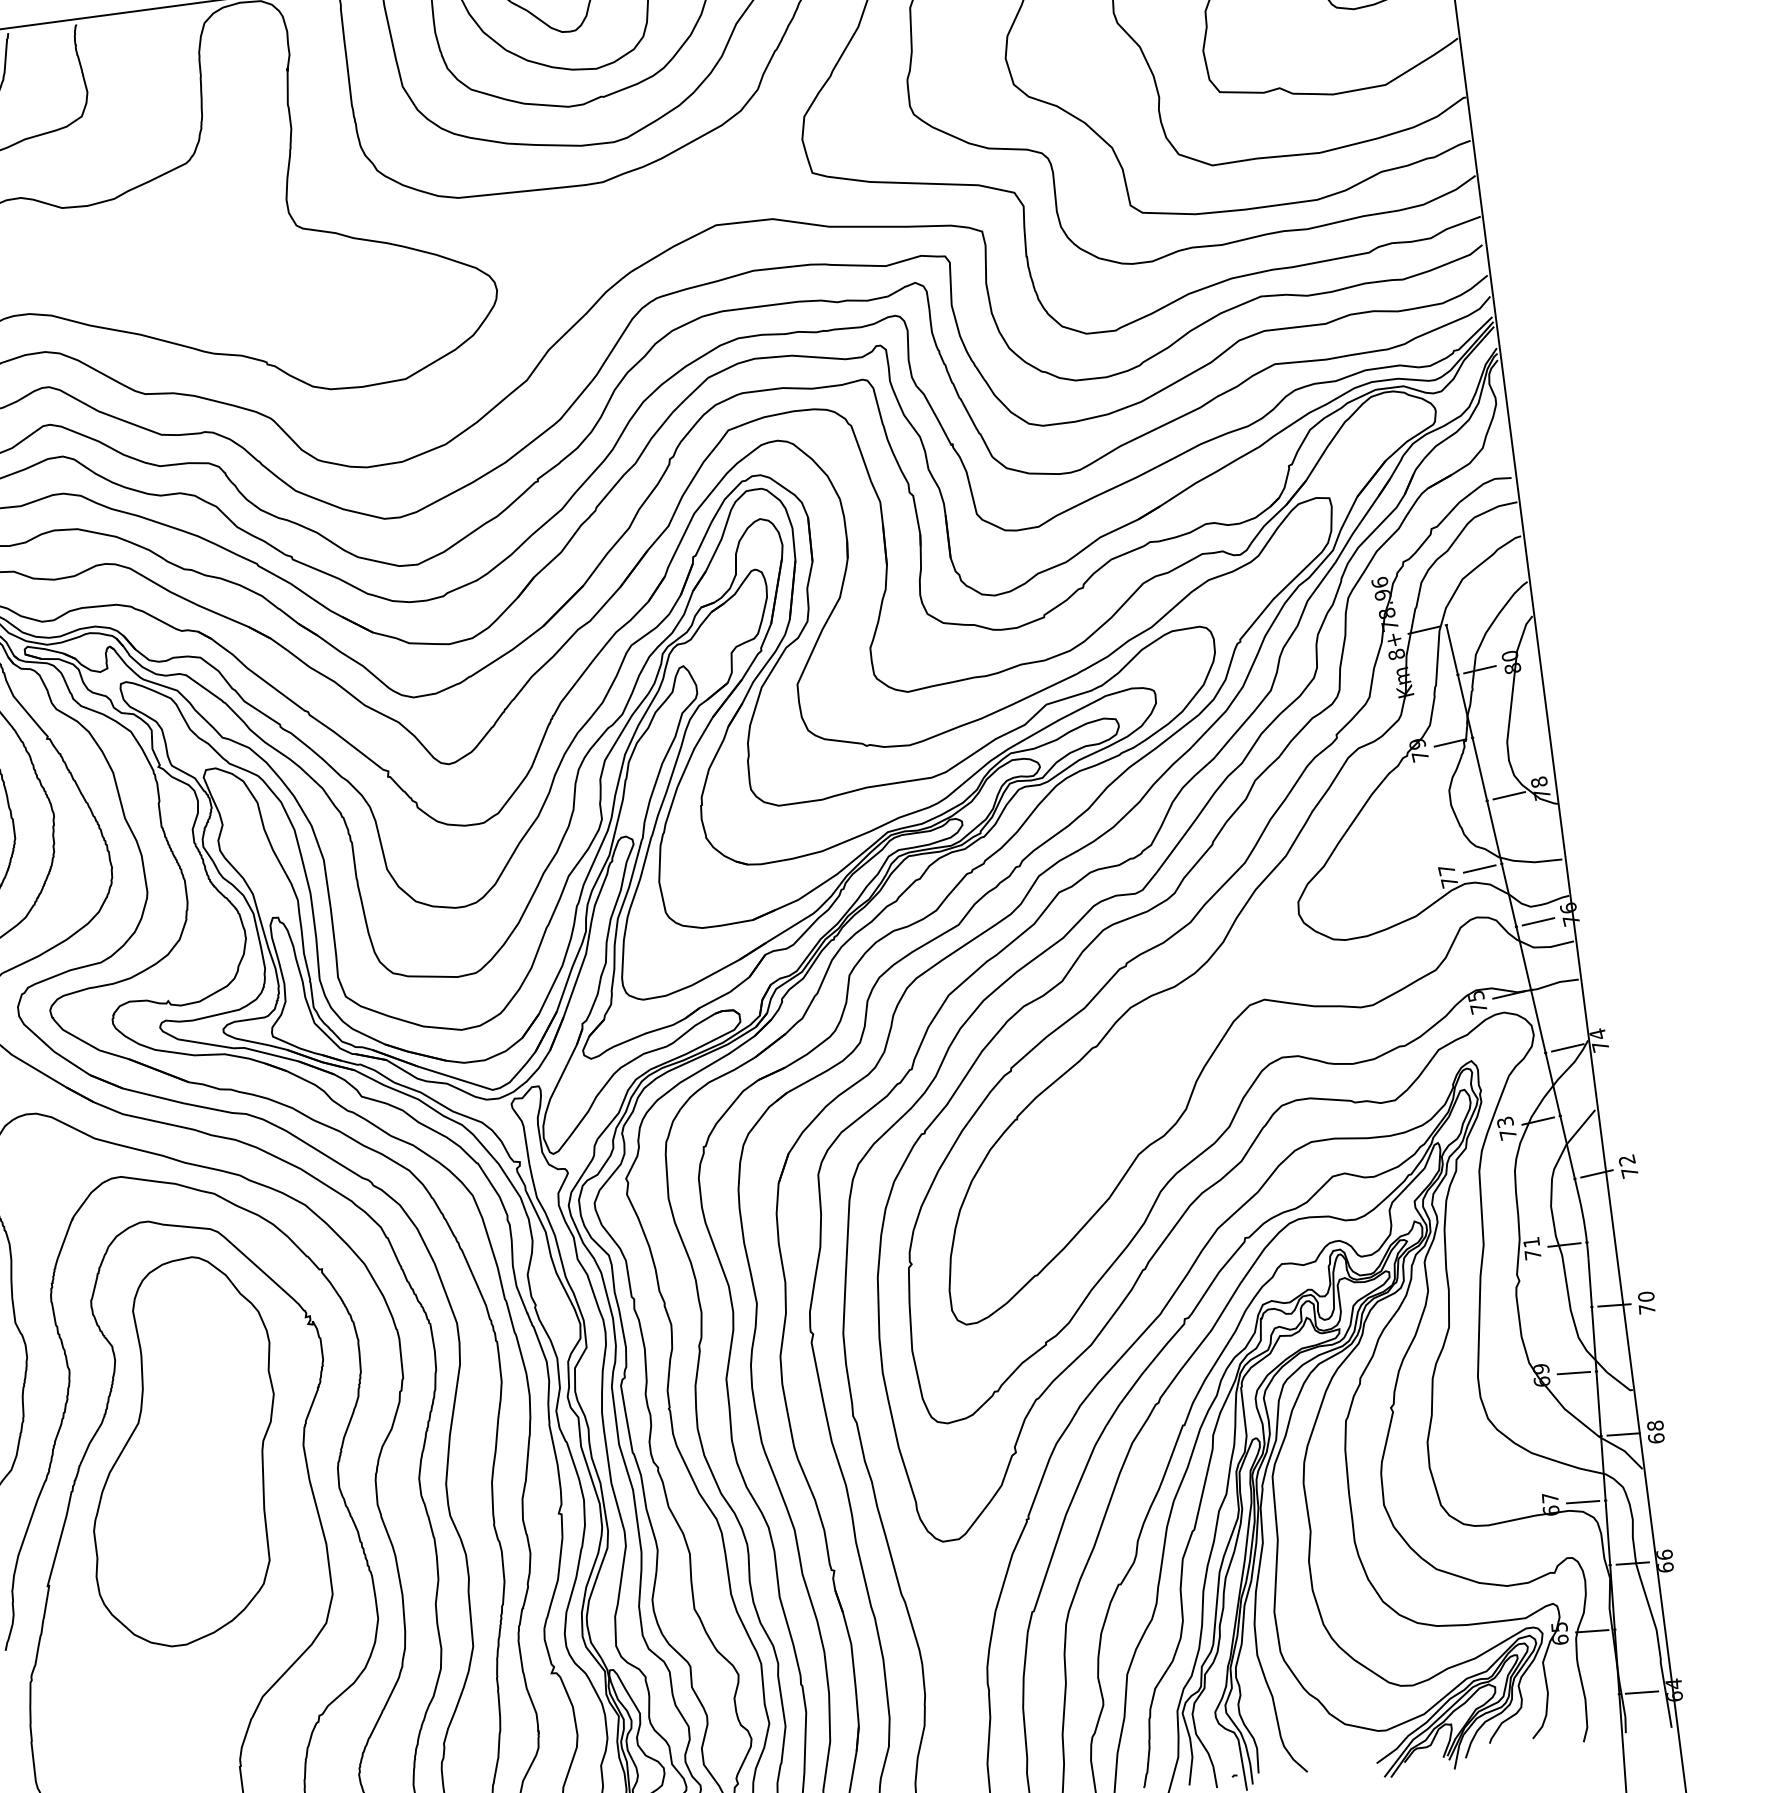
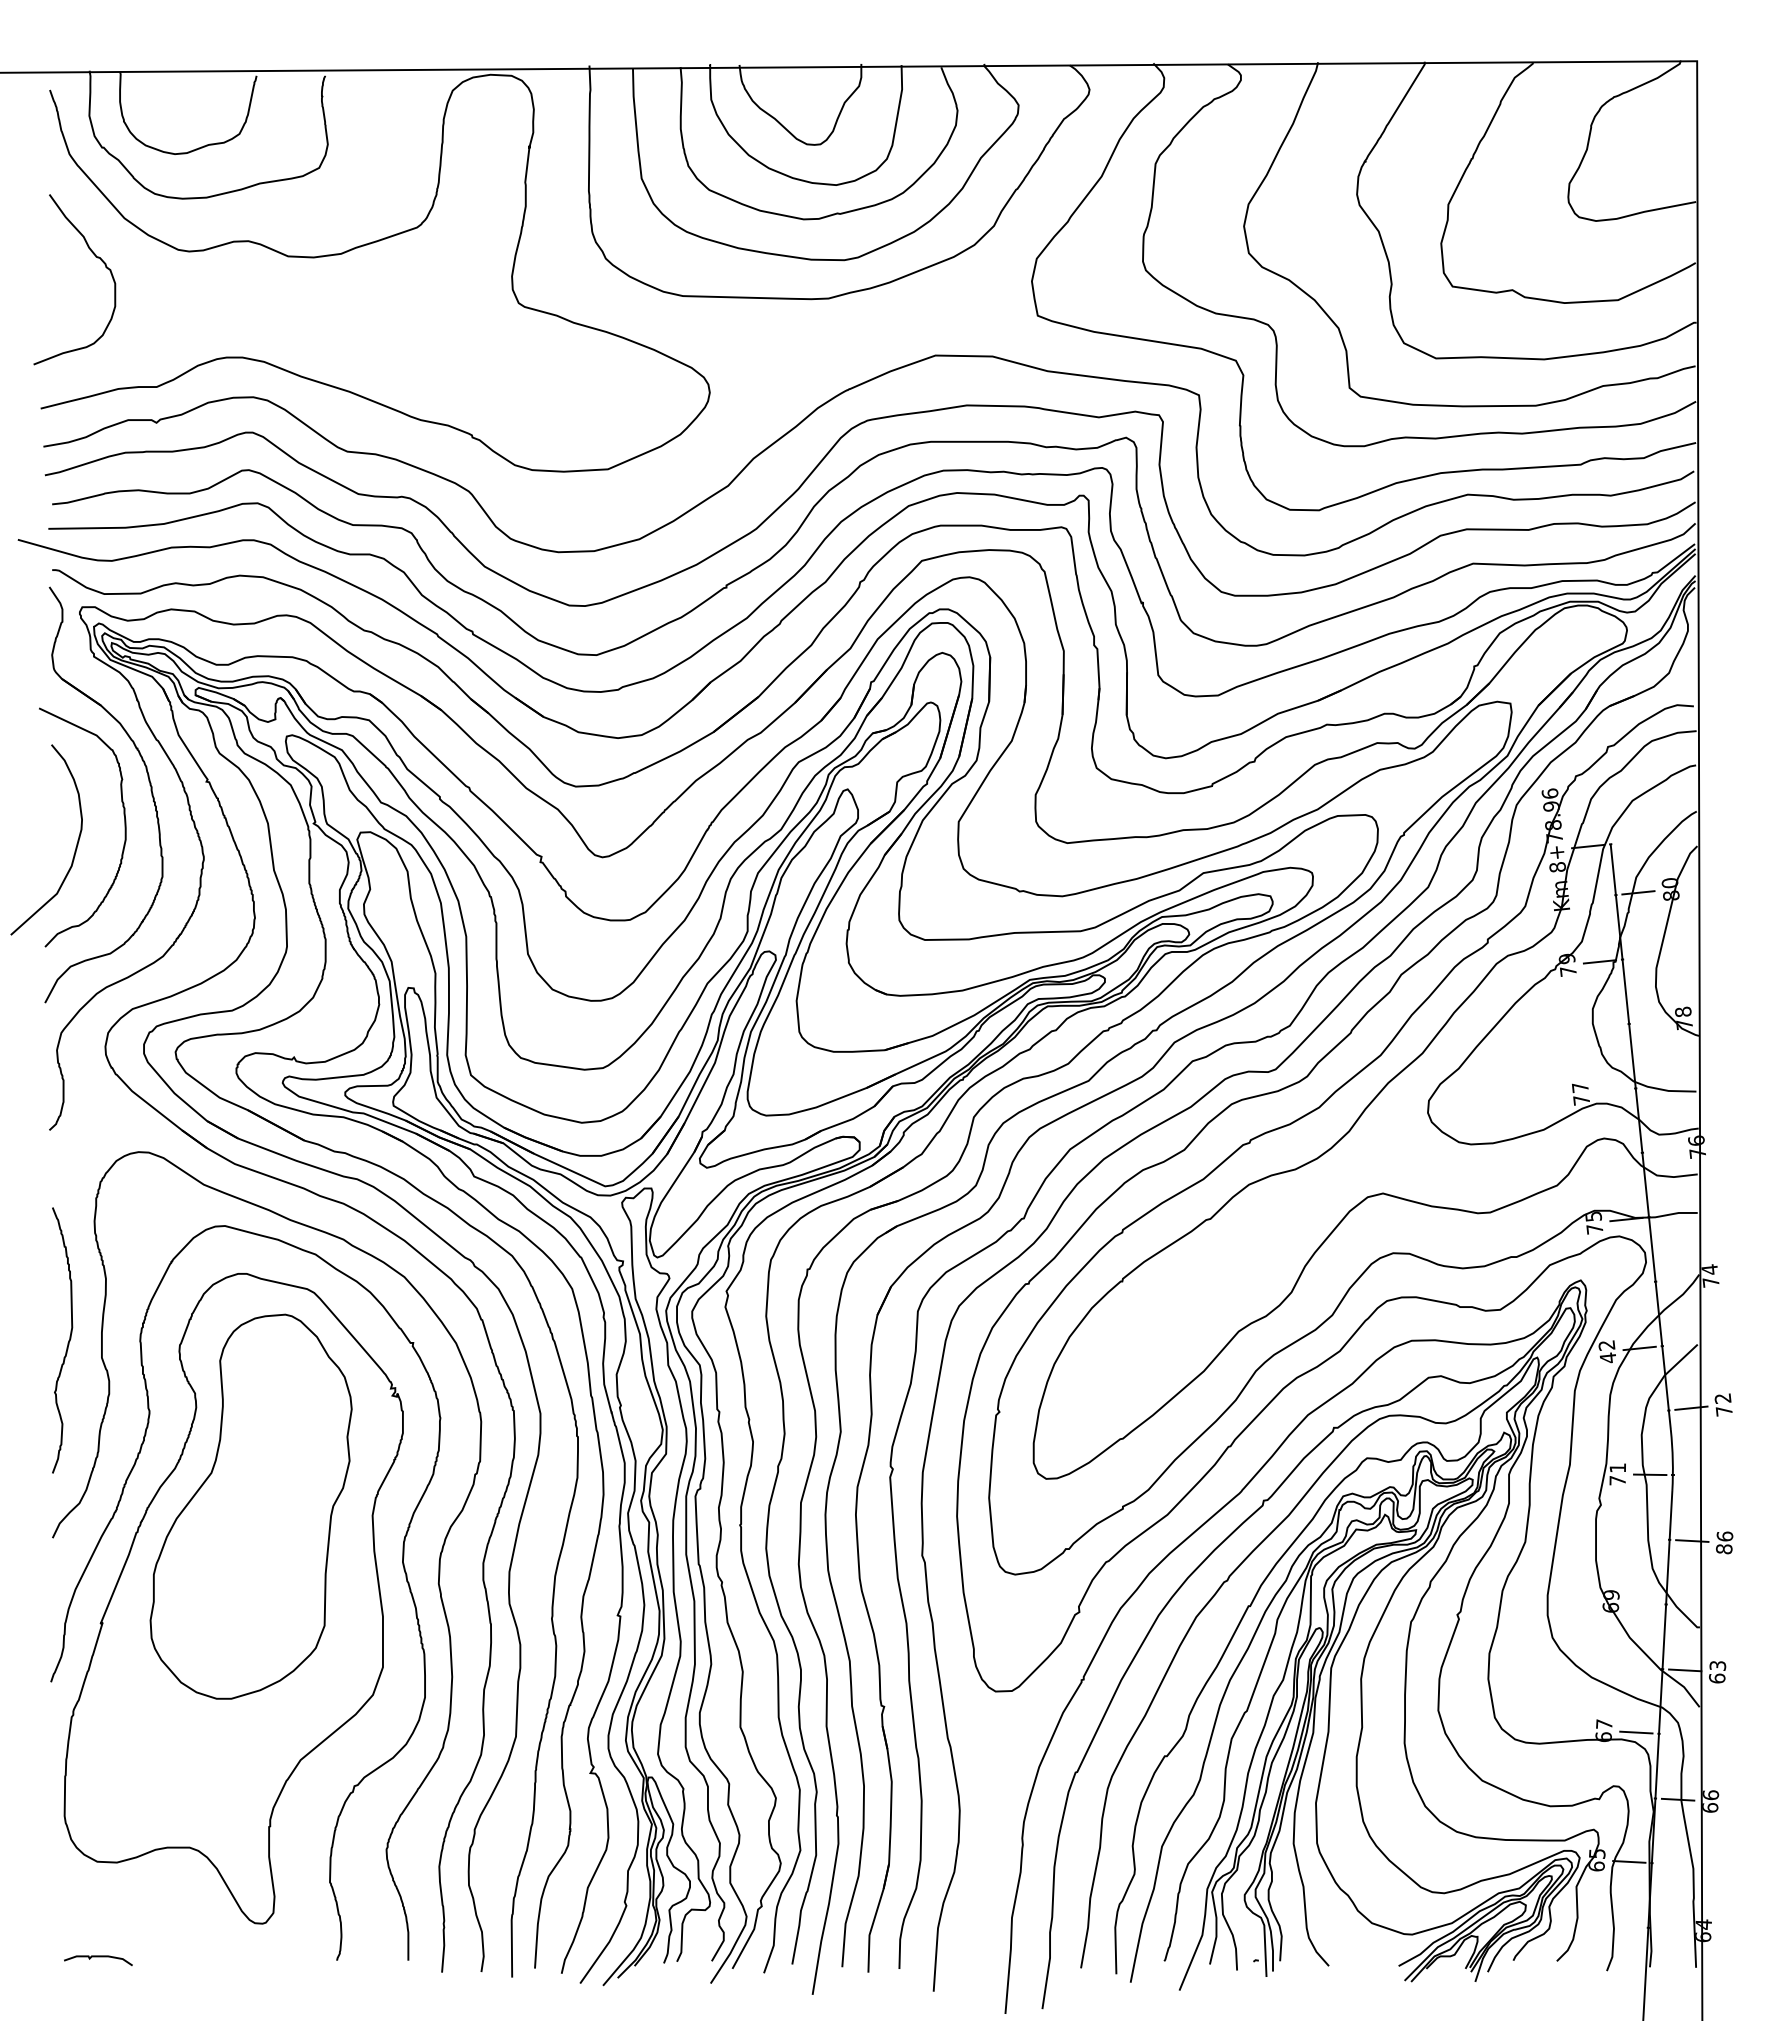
line: (1509, 795) -> (1651, 1021), removed
line: (1479, 868) -> (1613, 1090), removed
line: (1538, 921) -> (1664, 1150), removed
line: (1568, 1047) -> (1678, 1279), removed
text: (1506, 1128) -> (1607, 1351), 73 -> 42
text: (1646, 1302) -> (1724, 1542), 70 -> 86
line: (1573, 1373) -> (1643, 1603), removed
text: (1655, 1425) -> (1717, 1665), 68 -> 63
line: (1641, 1692) -> (1670, 1928), removed

